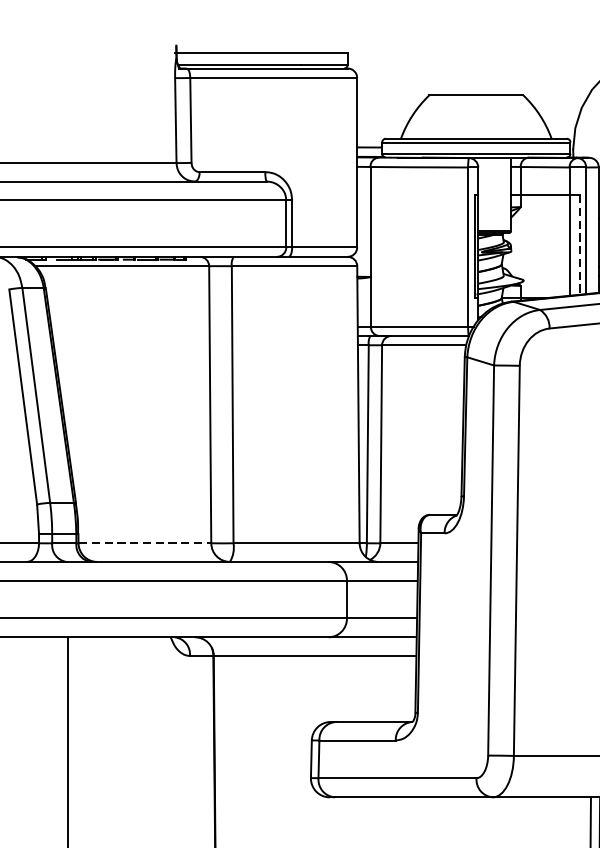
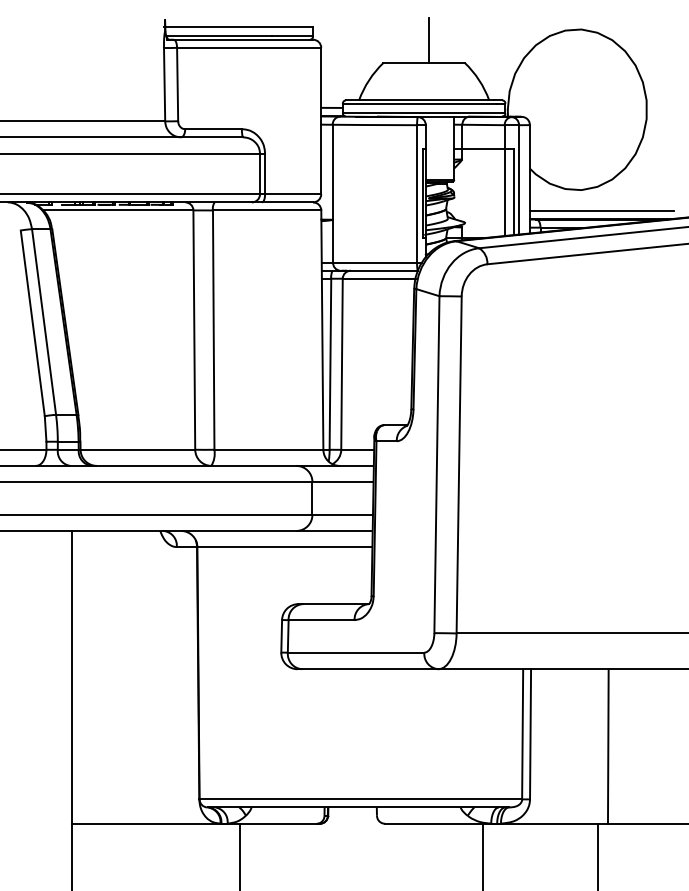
line: (482, 68) -> (429, 39), added
line: (579, 245) -> (513, 192), dashed -> solid
line: (145, 542) -> (138, 449), dashed -> solid

